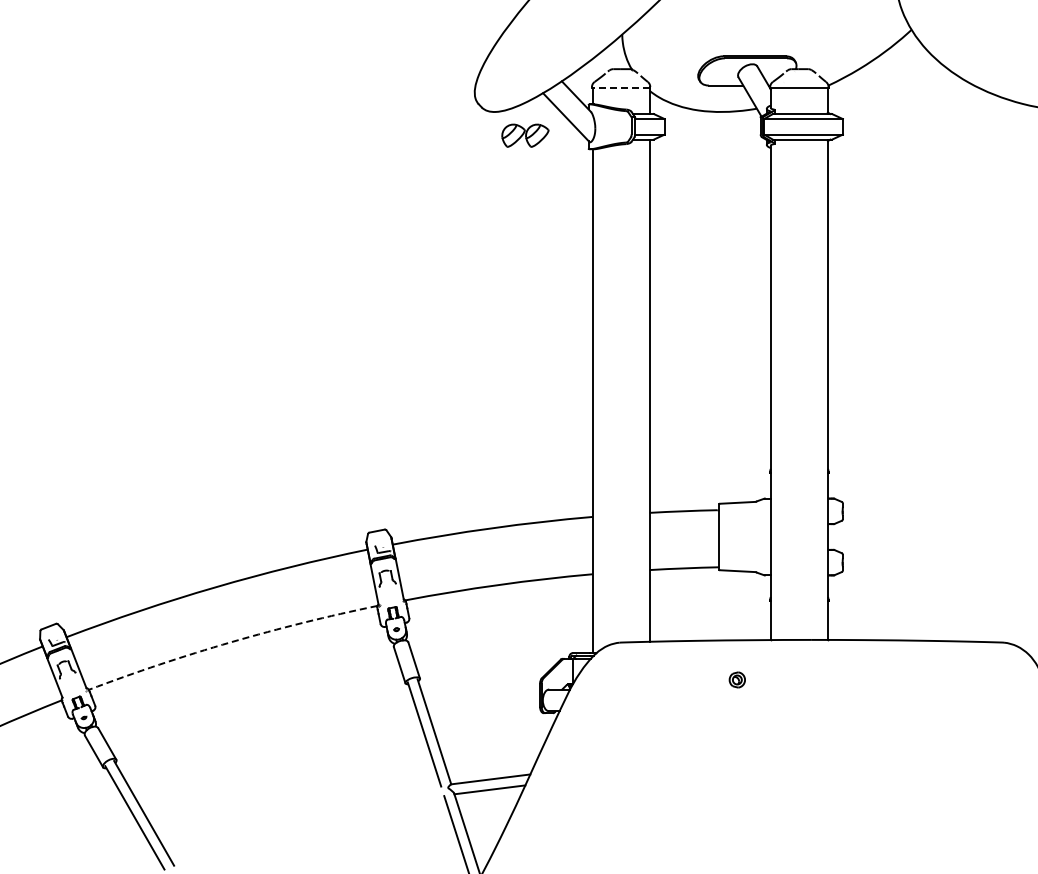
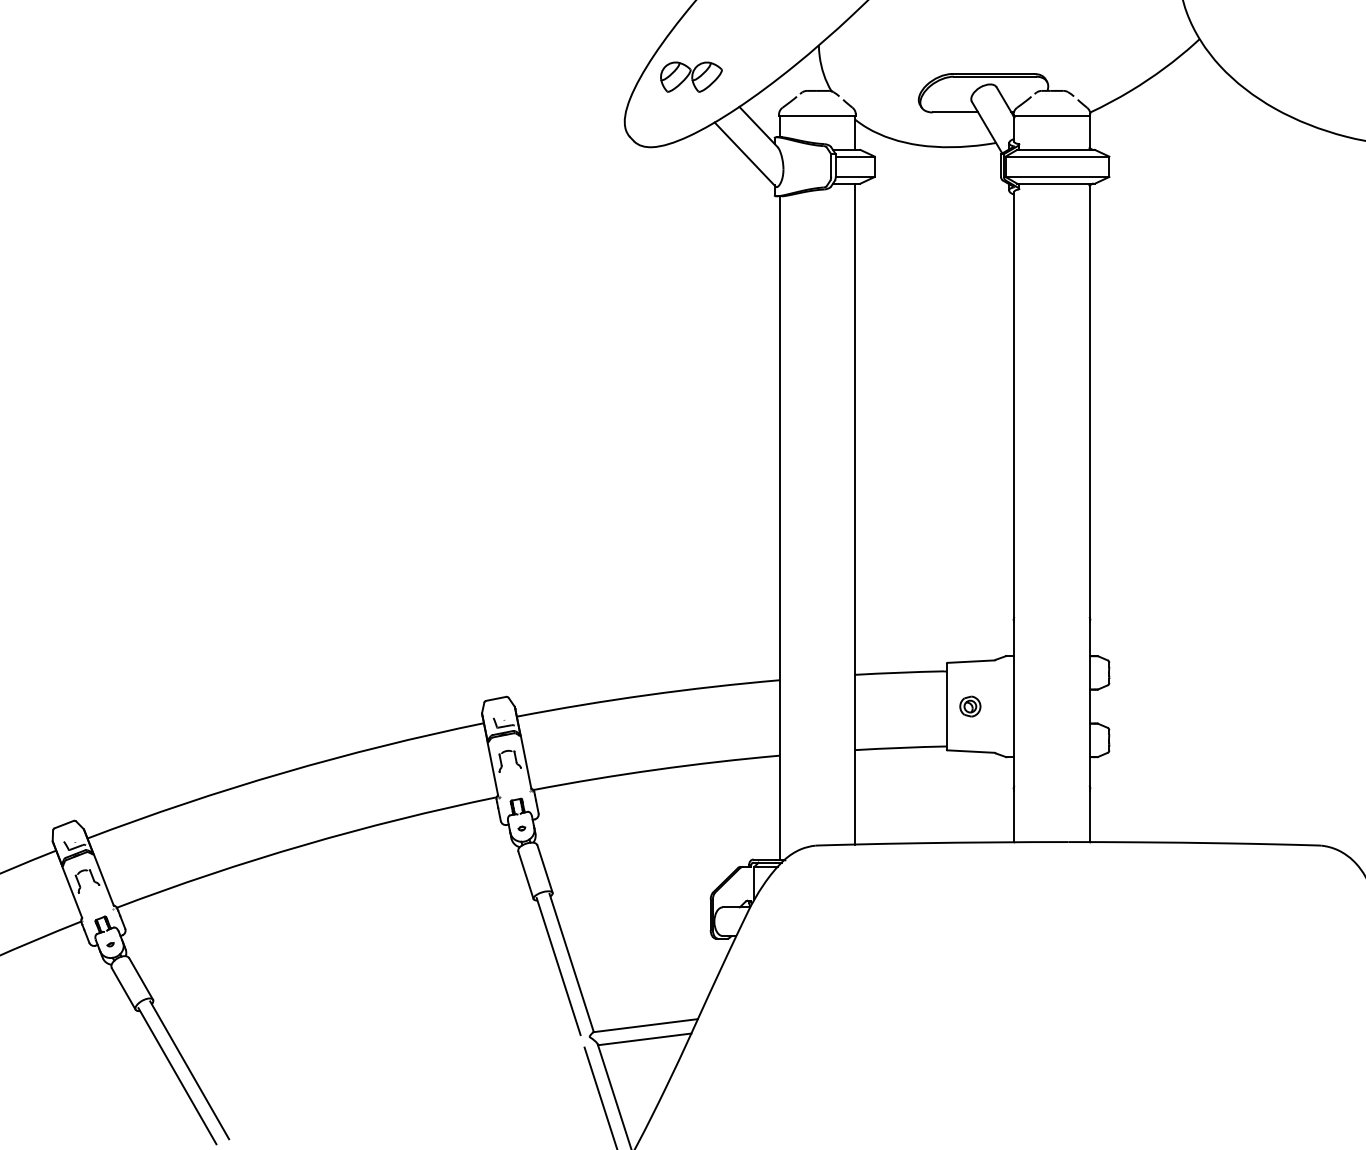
line: (620, 88) -> (816, 116), dashed -> solid
part: (525, 135) -> (691, 76), moved
arc: (231, 642) -> (304, 845), dashed -> solid
part: (736, 679) -> (969, 705), moved

